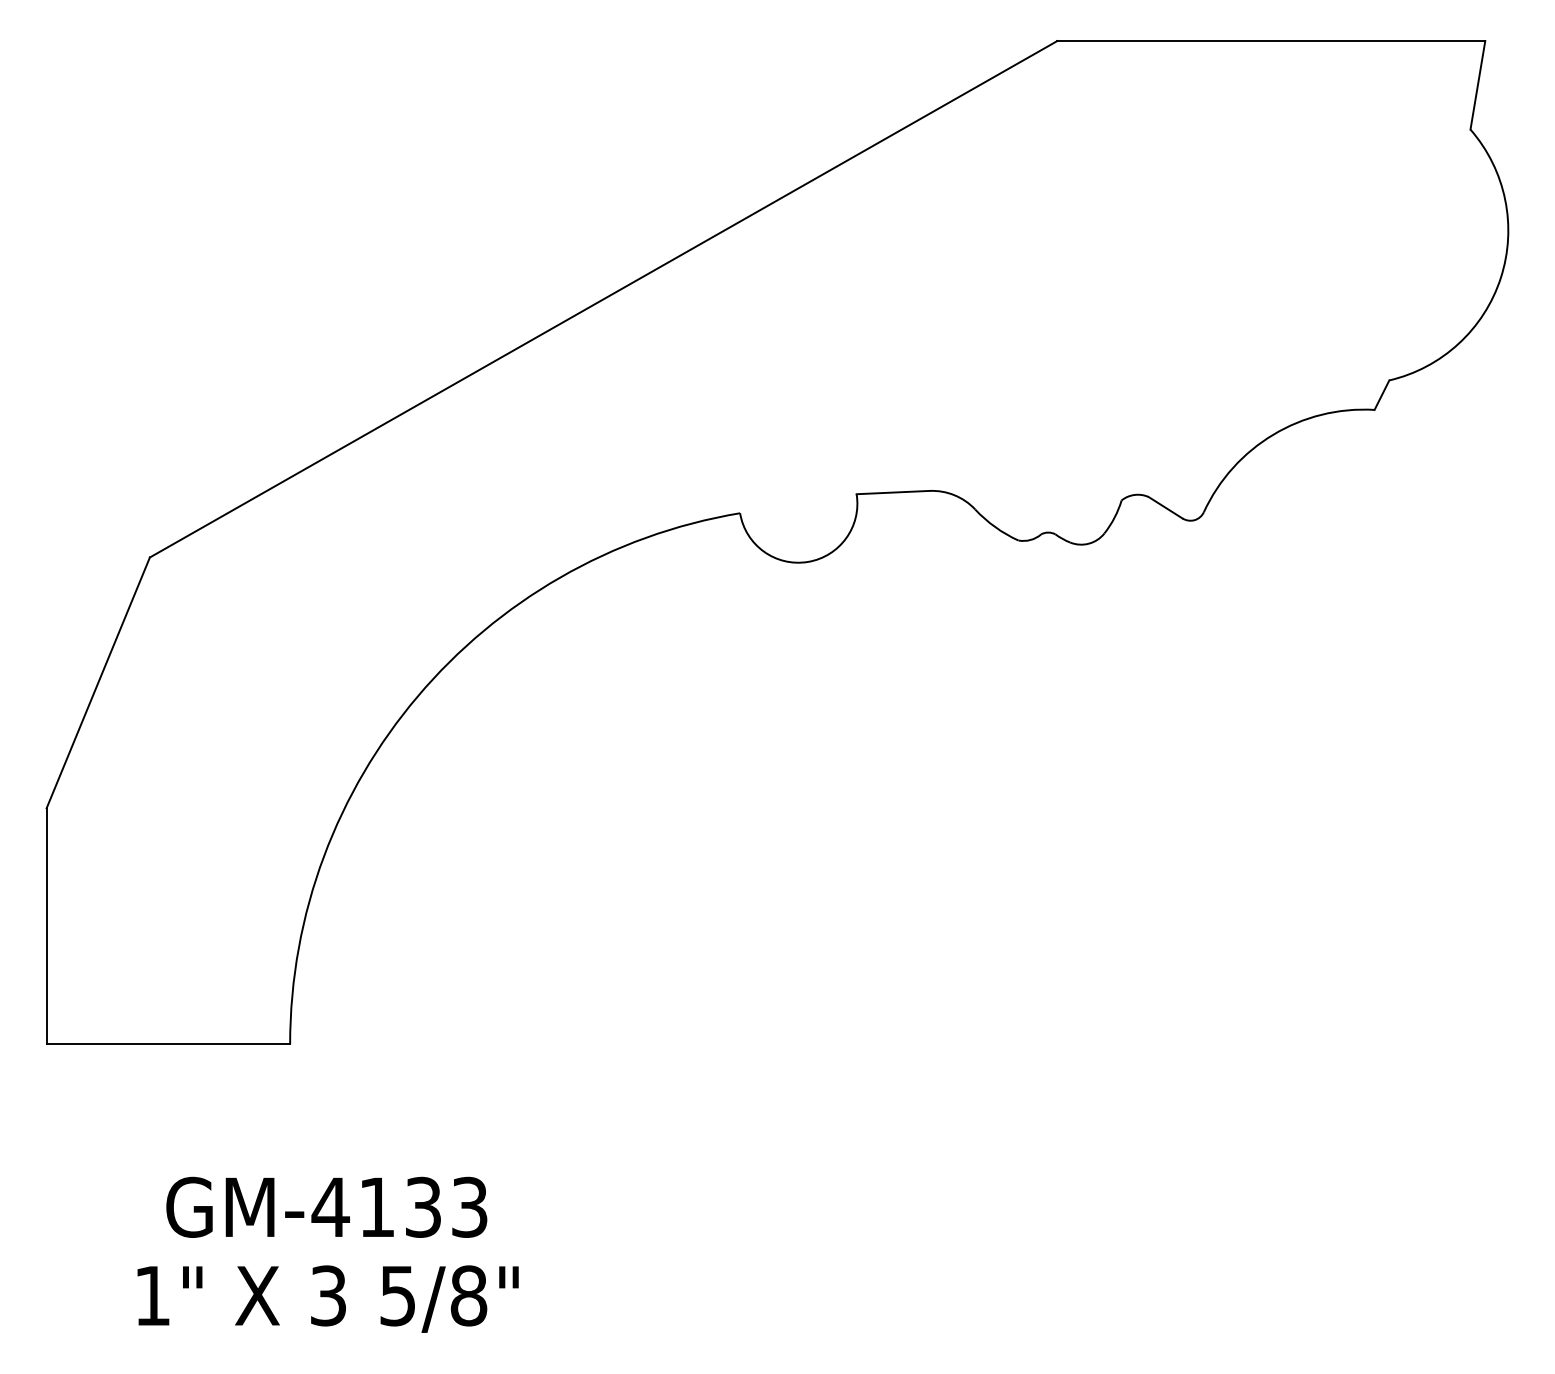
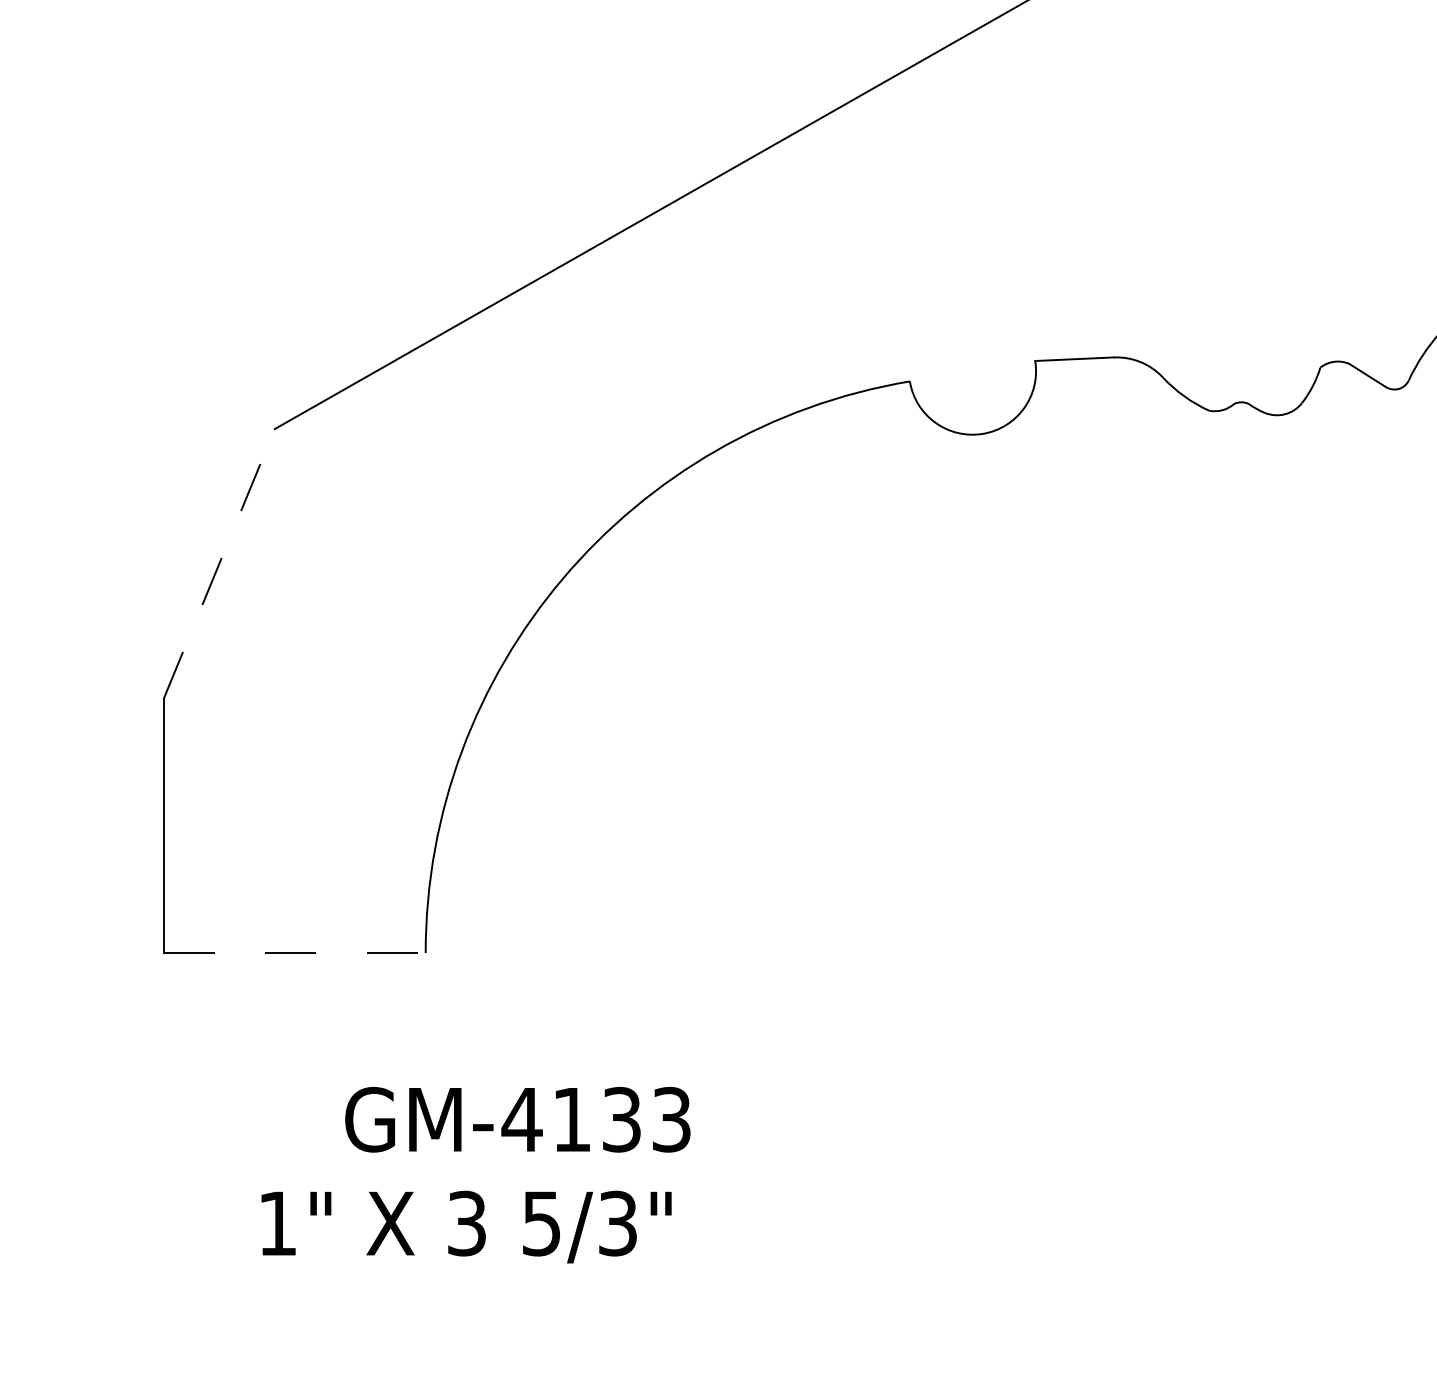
line: (98, 682) -> (219, 563), solid -> dashed
line: (168, 1044) -> (294, 953), solid -> dashed
text: (326, 1206) -> (517, 1118), moved
text: (468, 1295) -> (617, 1223), 5/8" -> 5/3"

